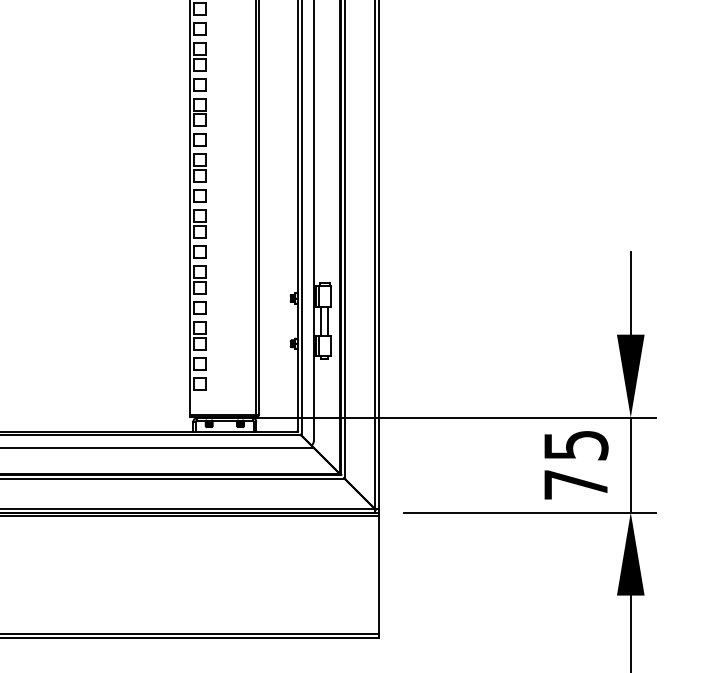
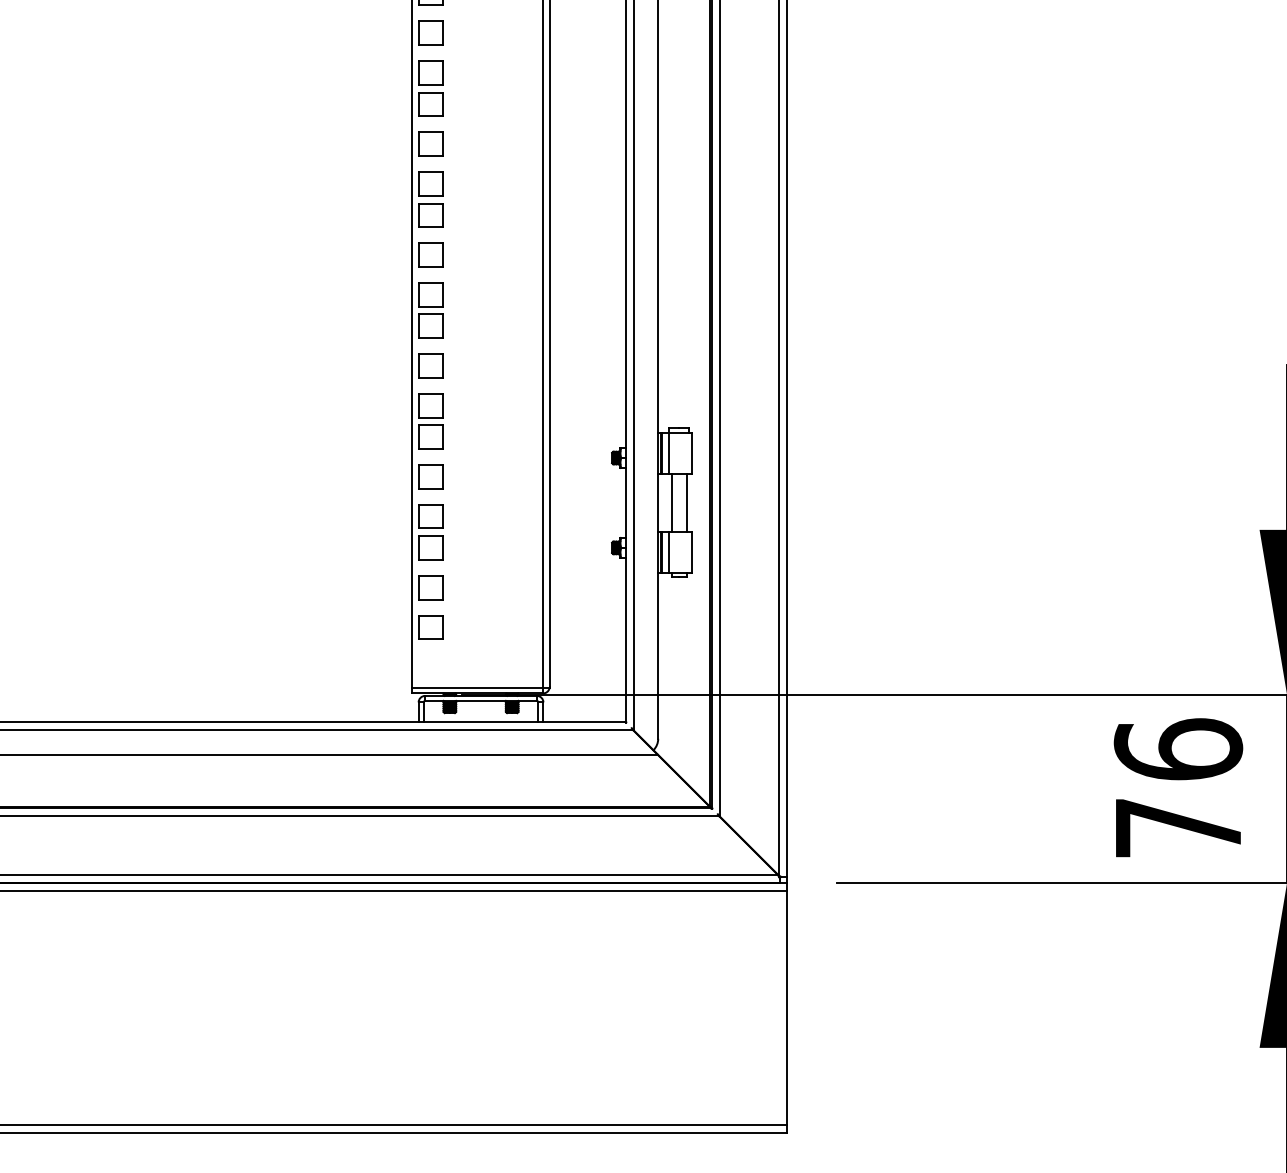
text: (575, 444) -> (1177, 747), 75 -> 76

